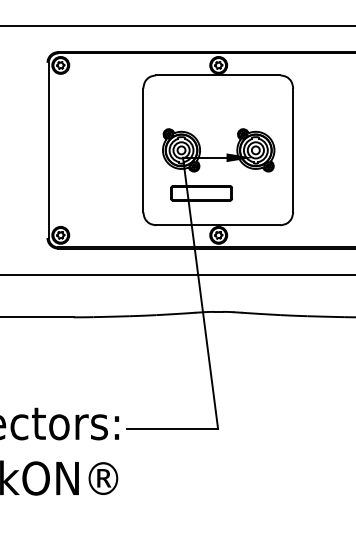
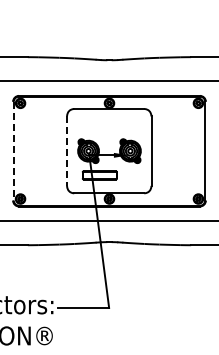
line: (48, 150) -> (13, 151), solid -> dashed
line: (144, 150) -> (67, 151), solid -> dashed

